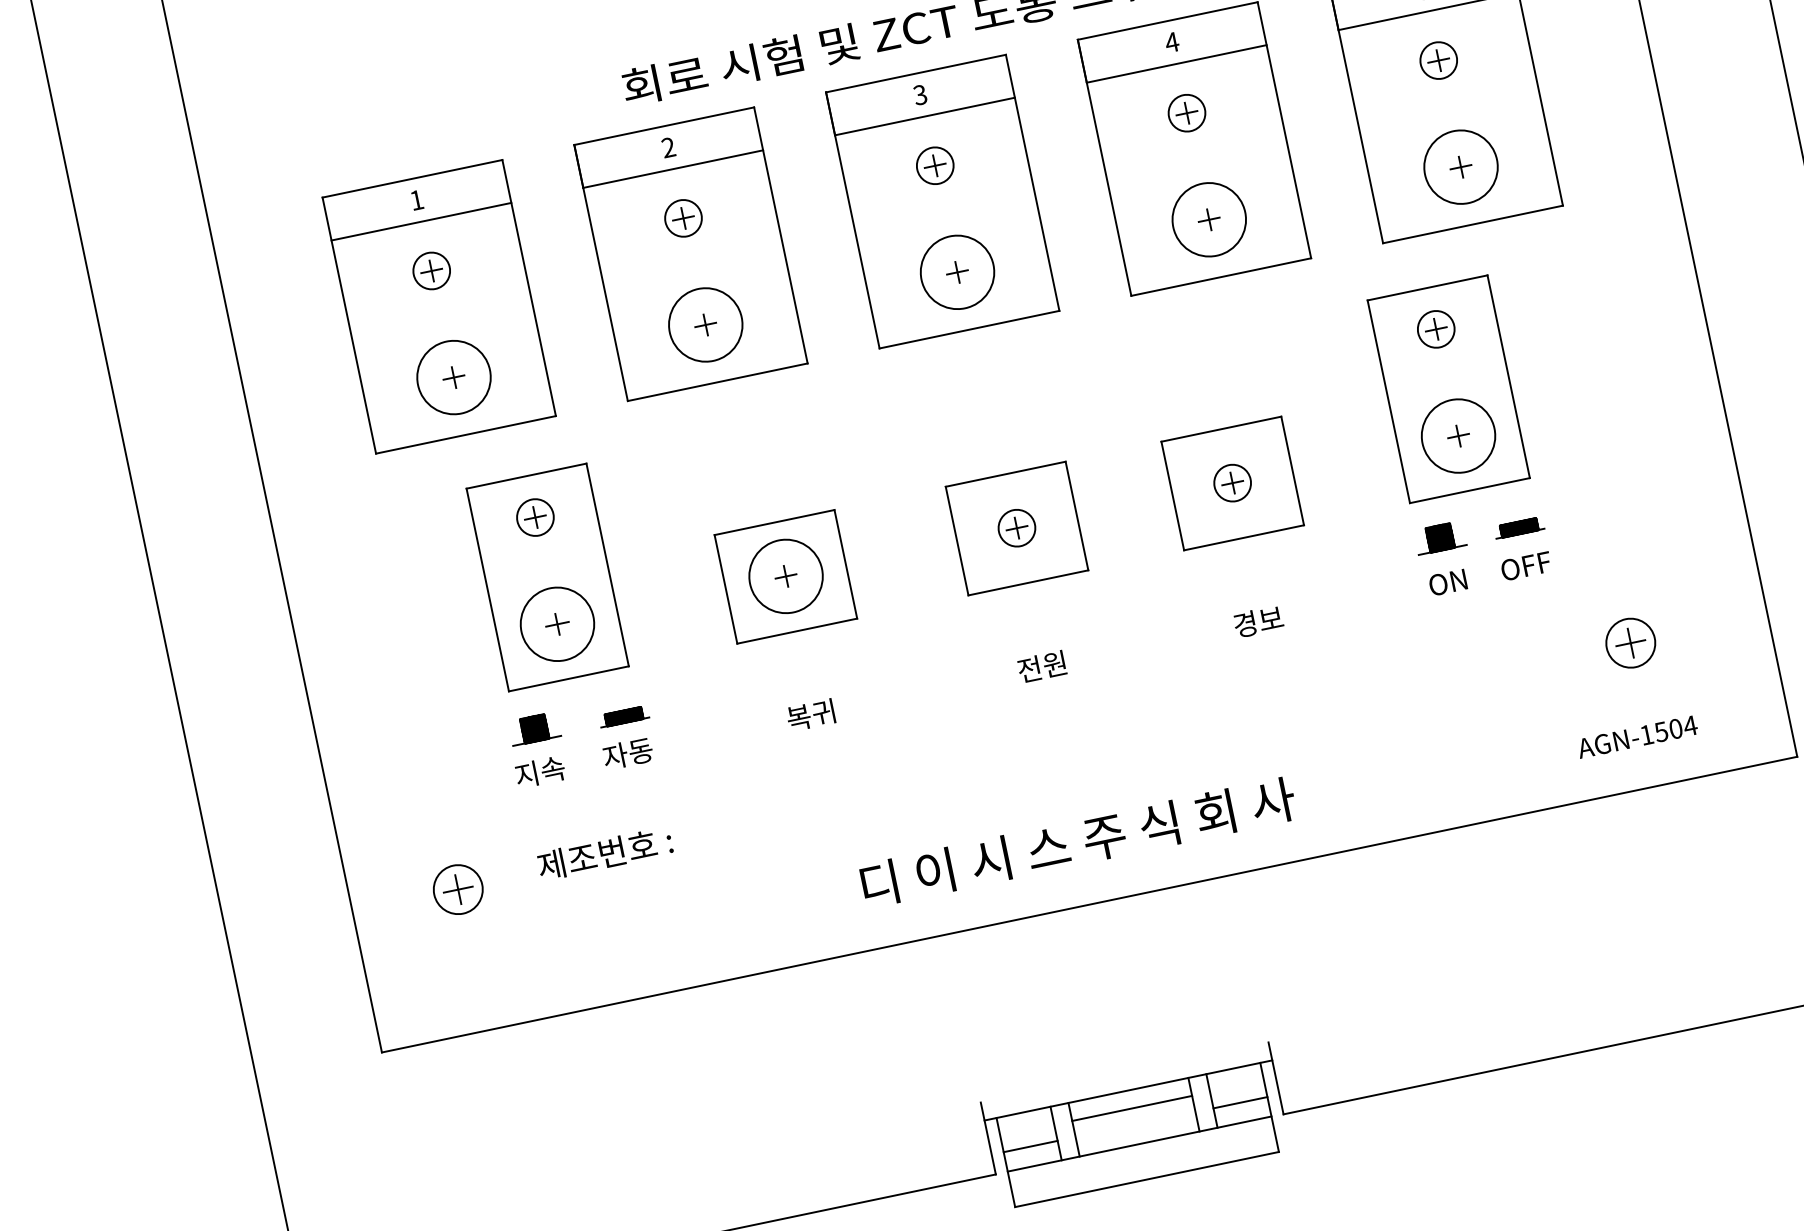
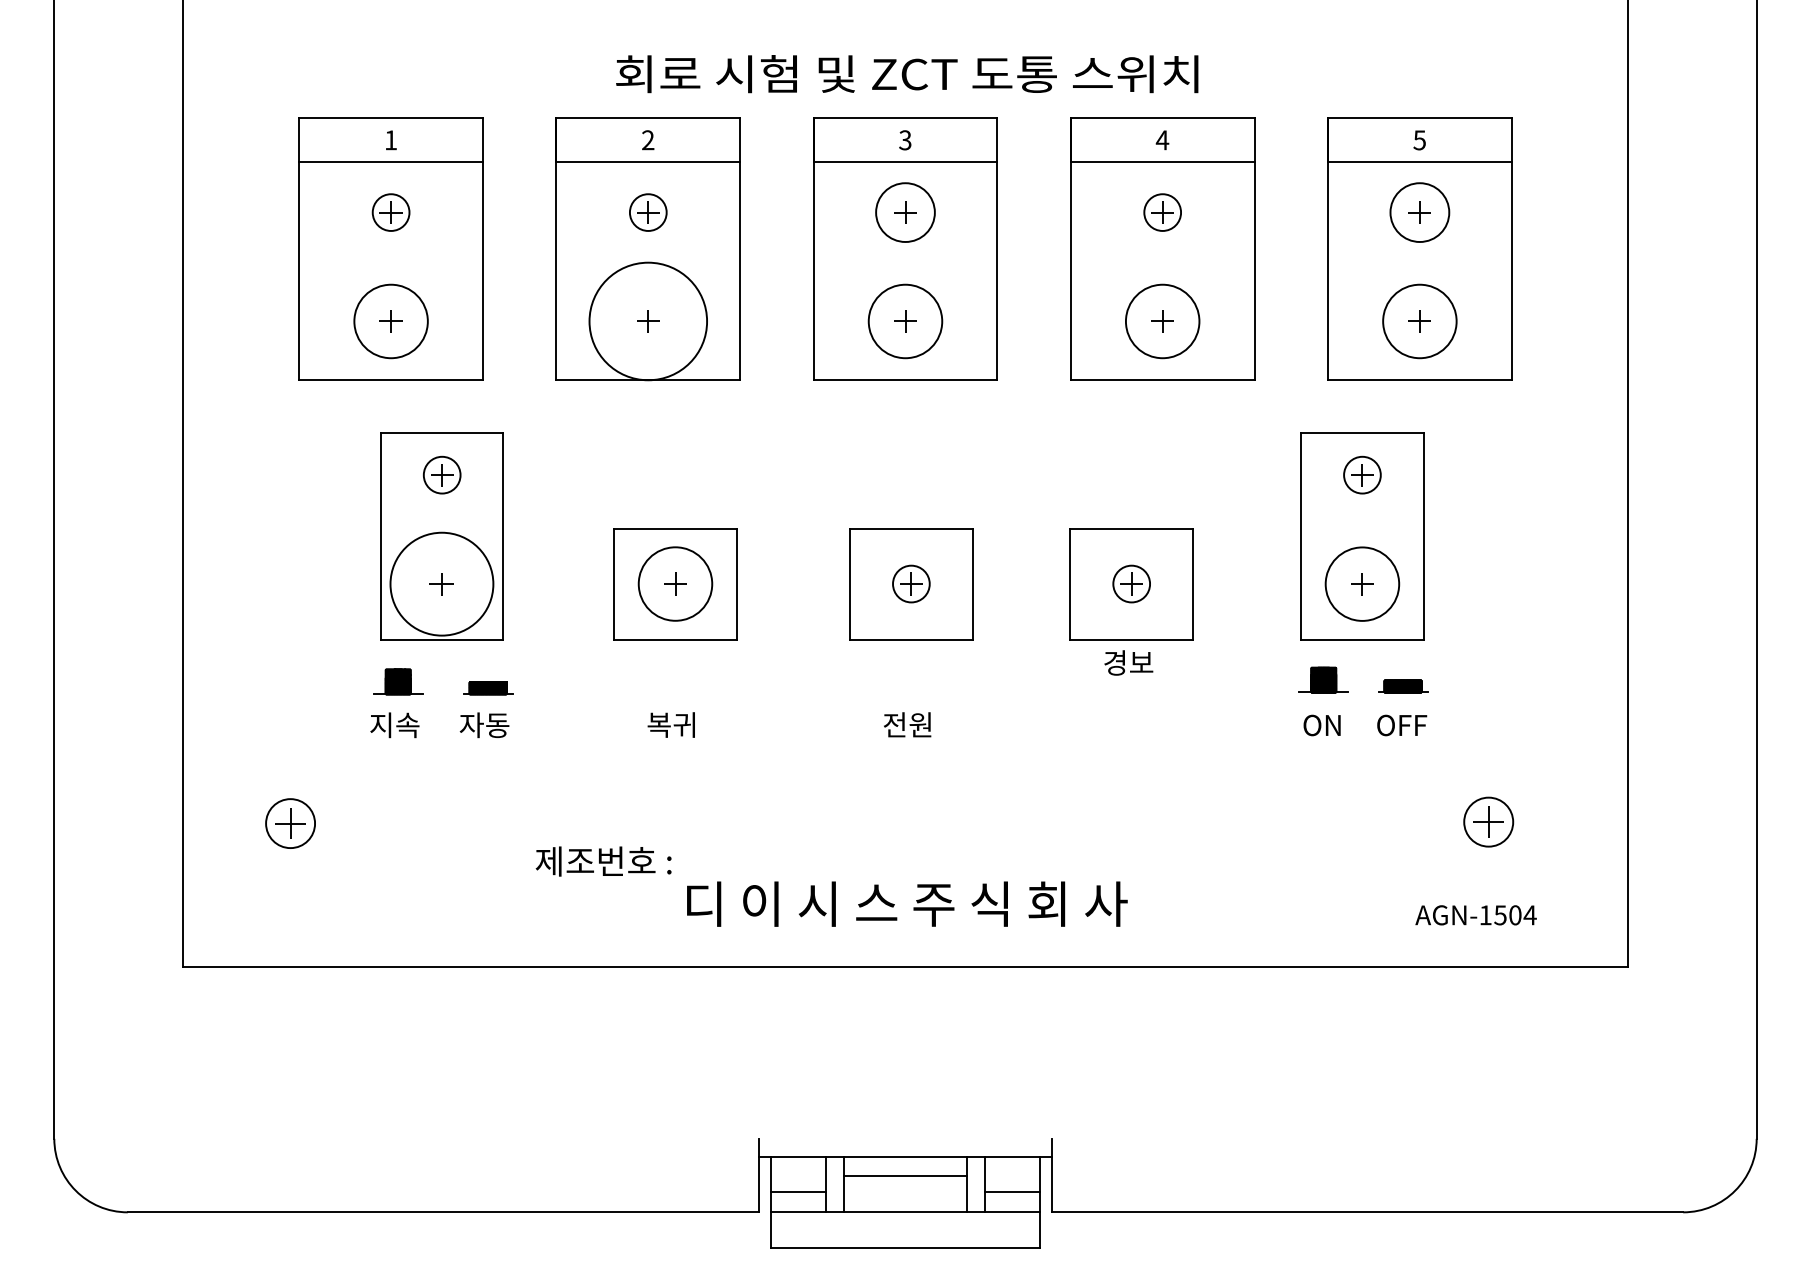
circle: (1438, 60) -> (1419, 212), size x1.6
circle: (935, 165) -> (905, 212), size x1.6
circle: (705, 324) -> (648, 321), size x1.6
text: (1258, 621) -> (1128, 662), moved
circle: (556, 623) -> (441, 583), size x1.4
text: (604, 853) -> (603, 861), moved

